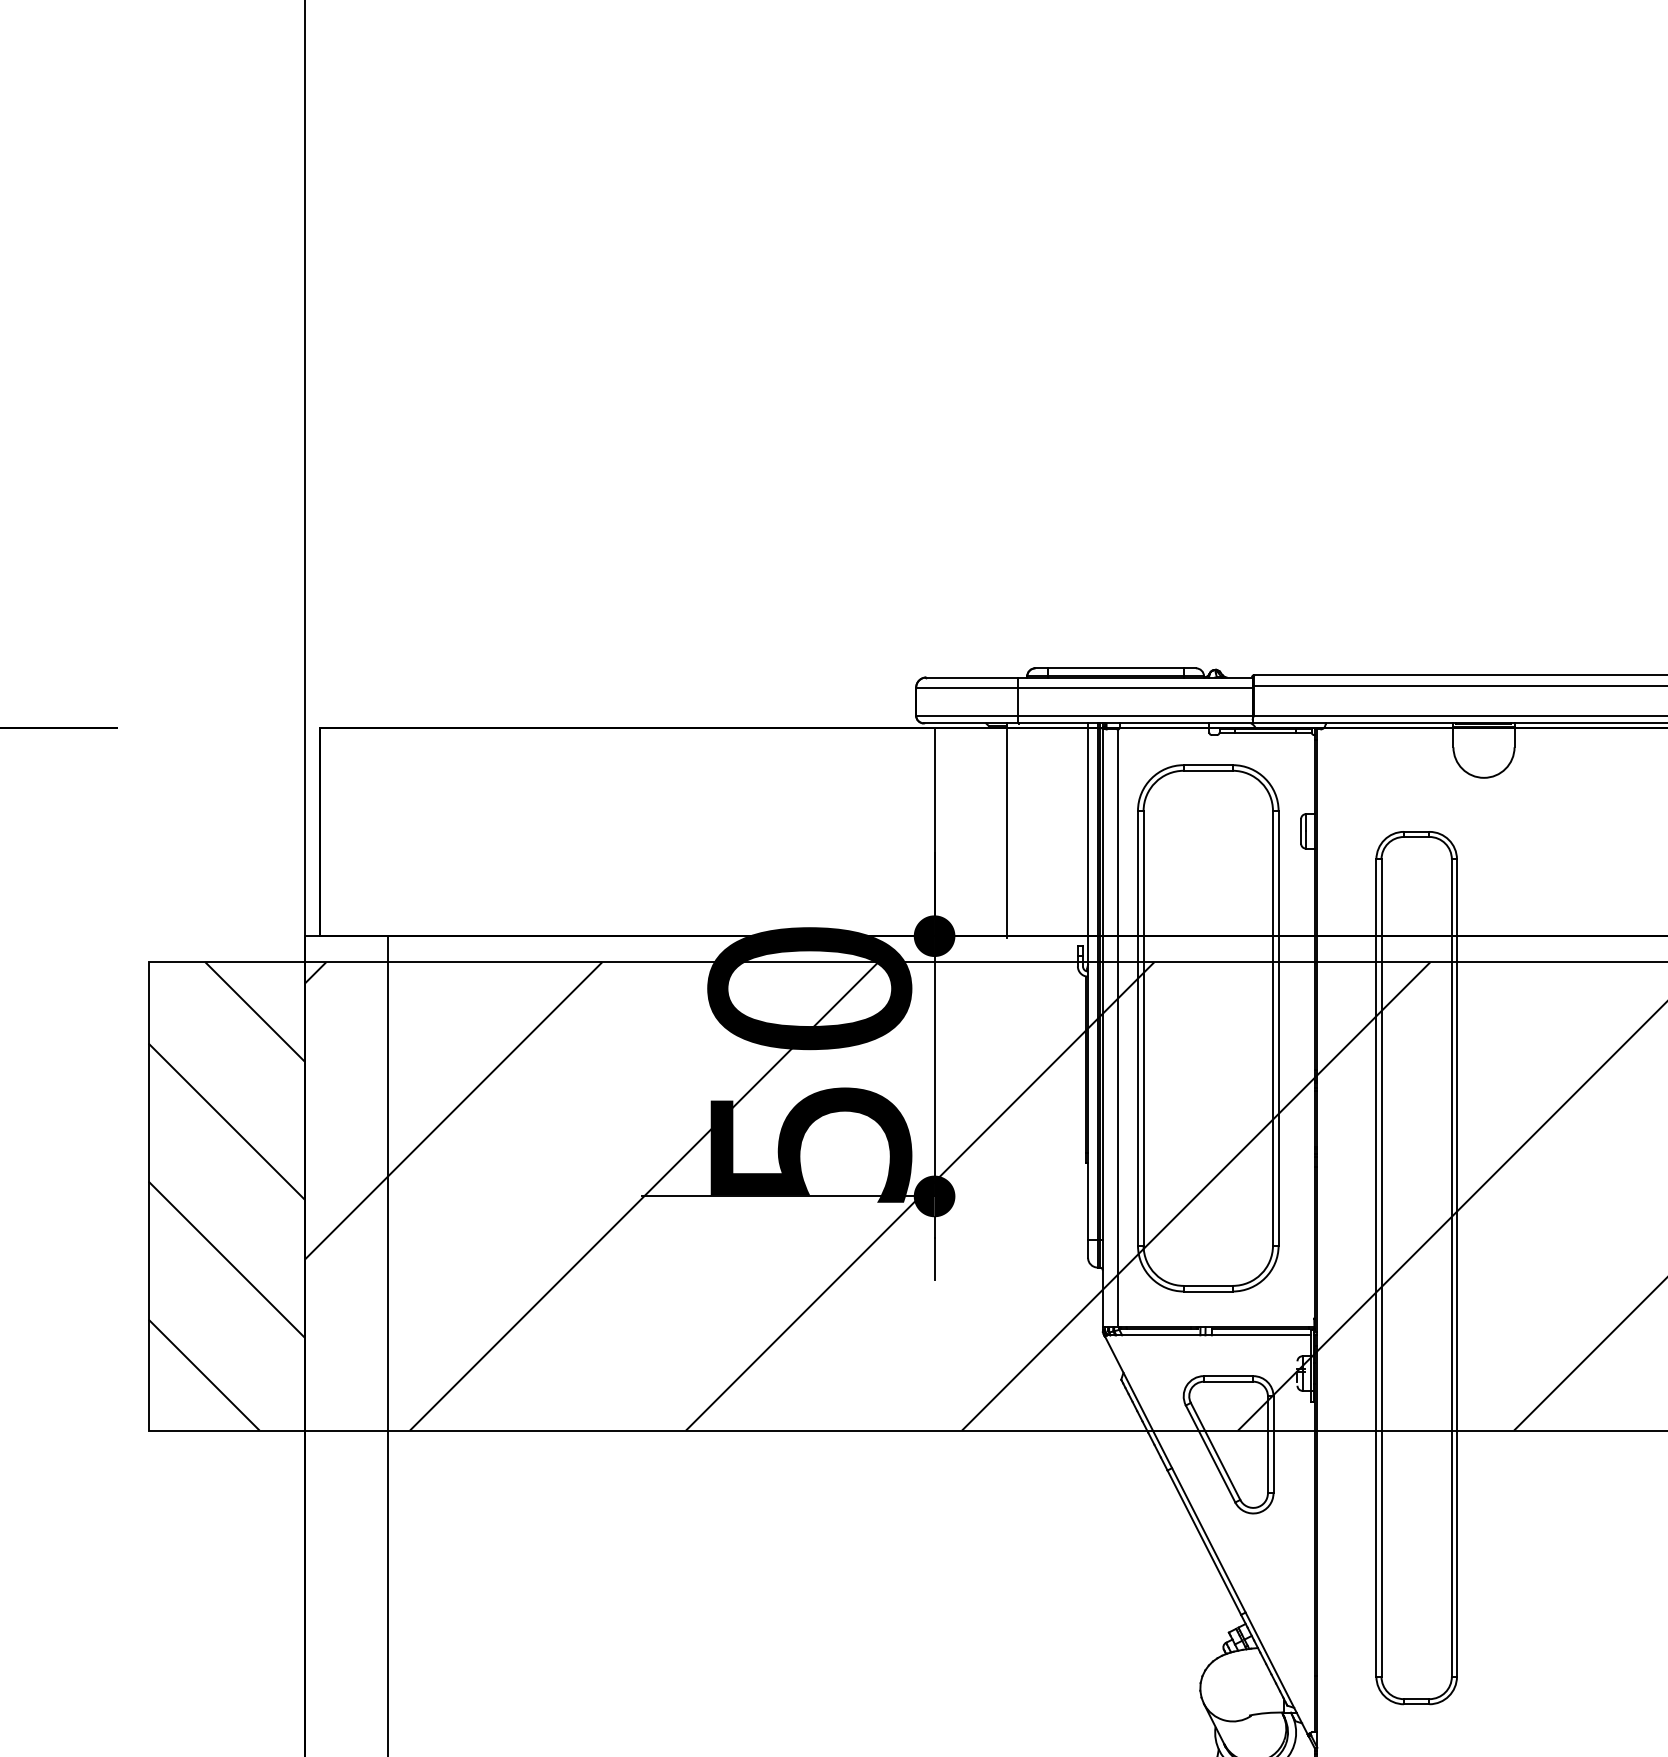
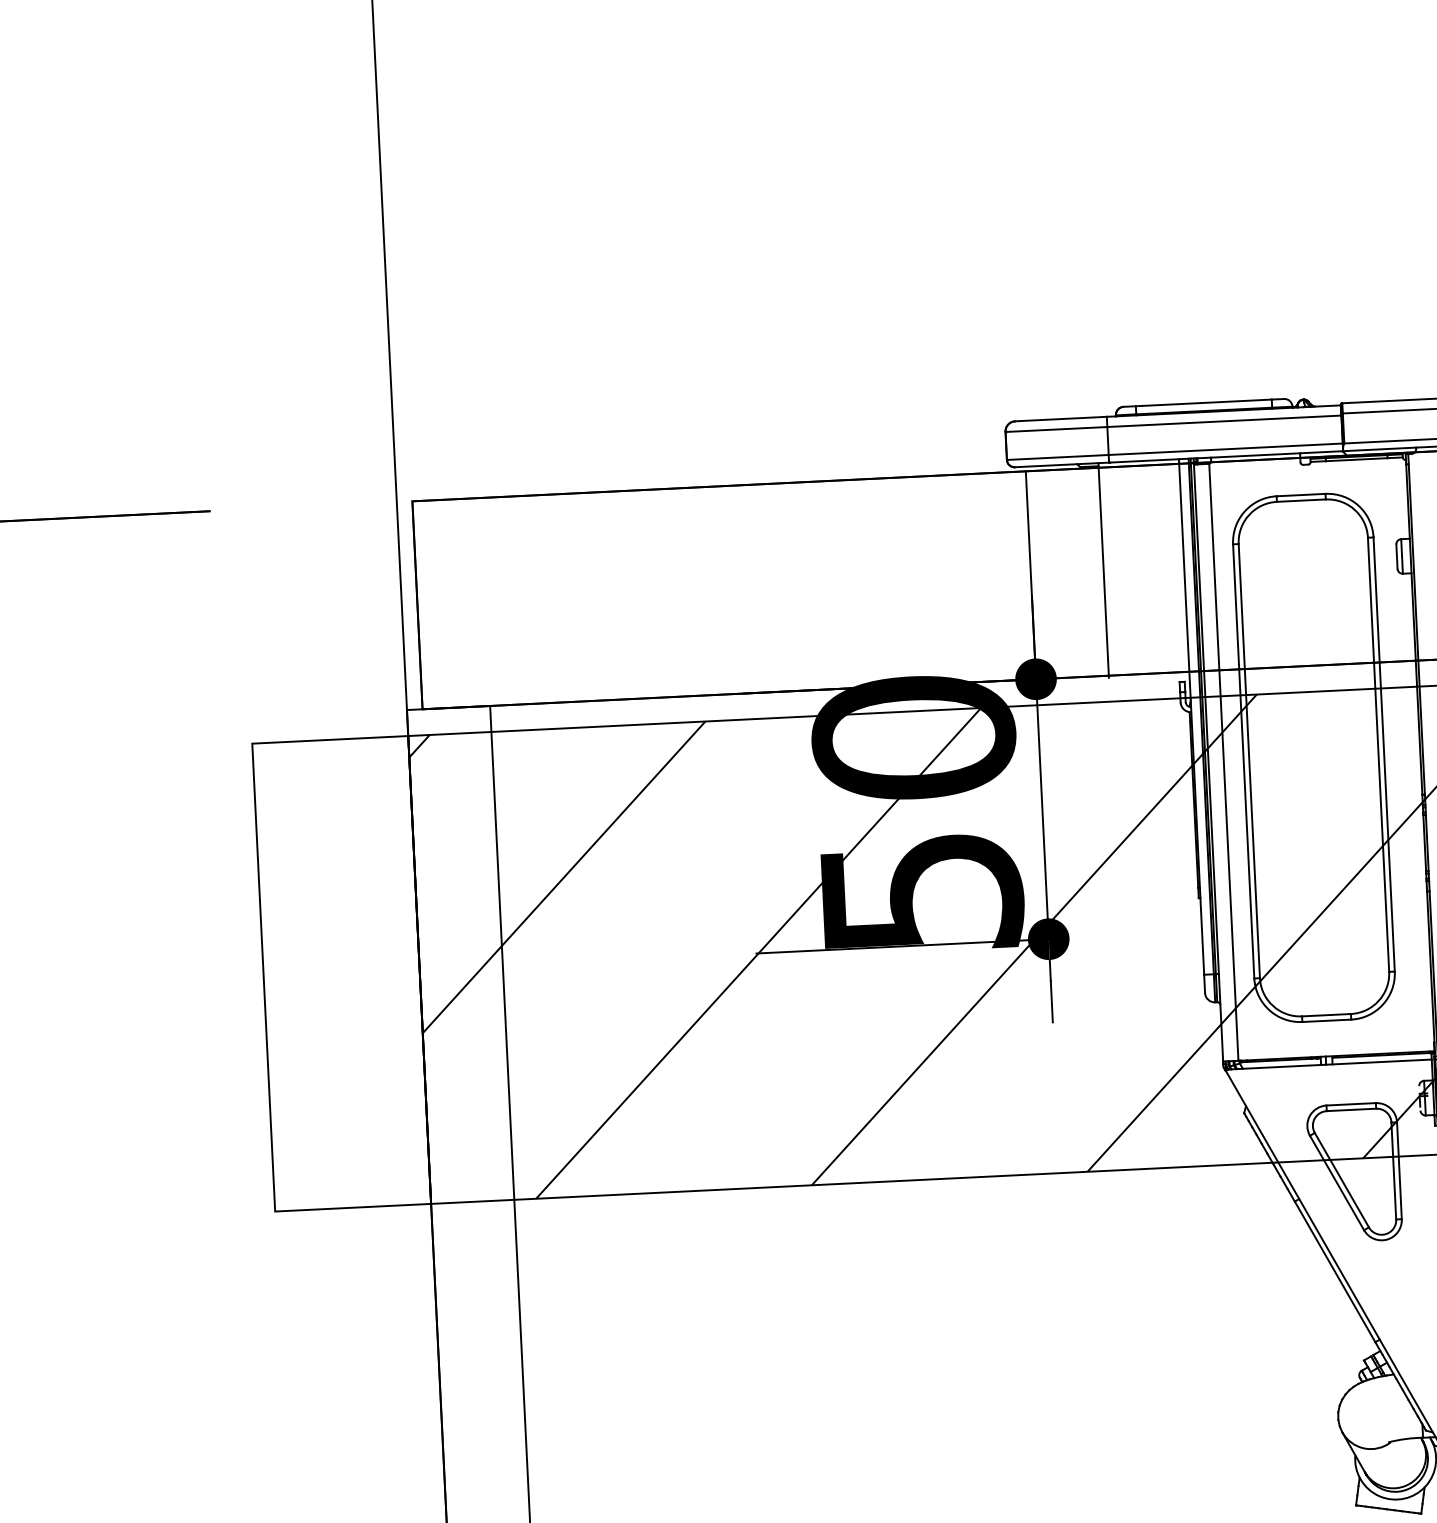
hatch: (226, 1196) -> (341, 973), removed

